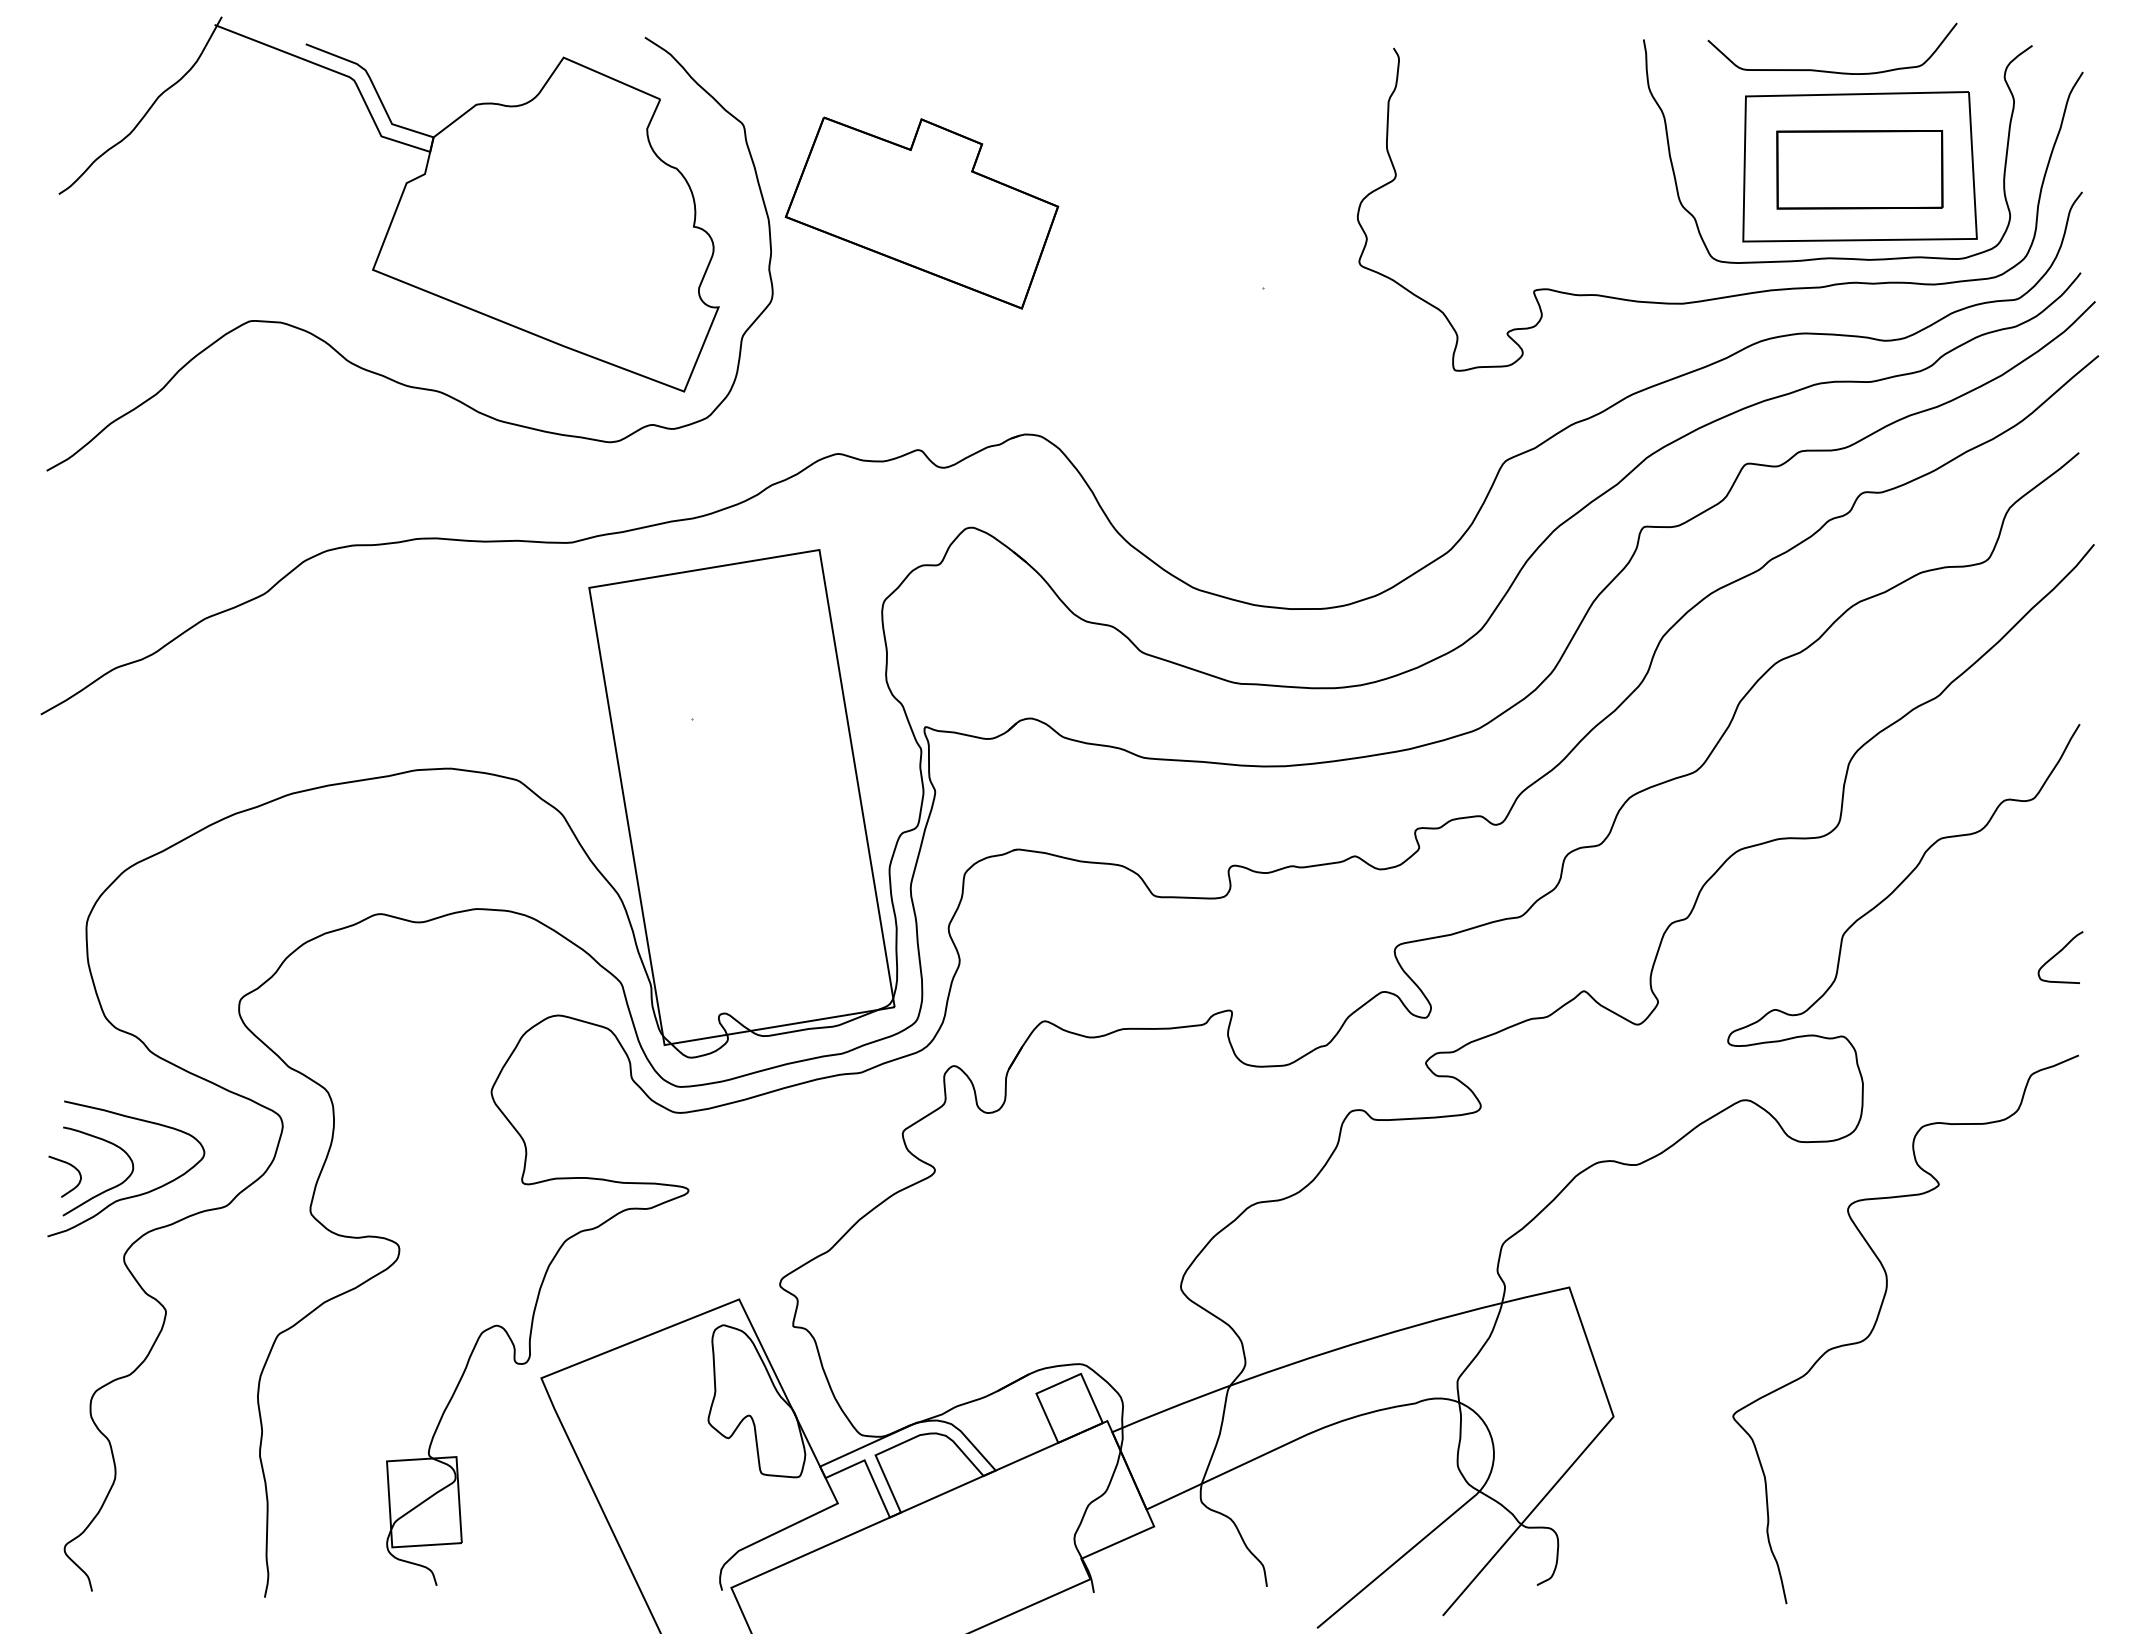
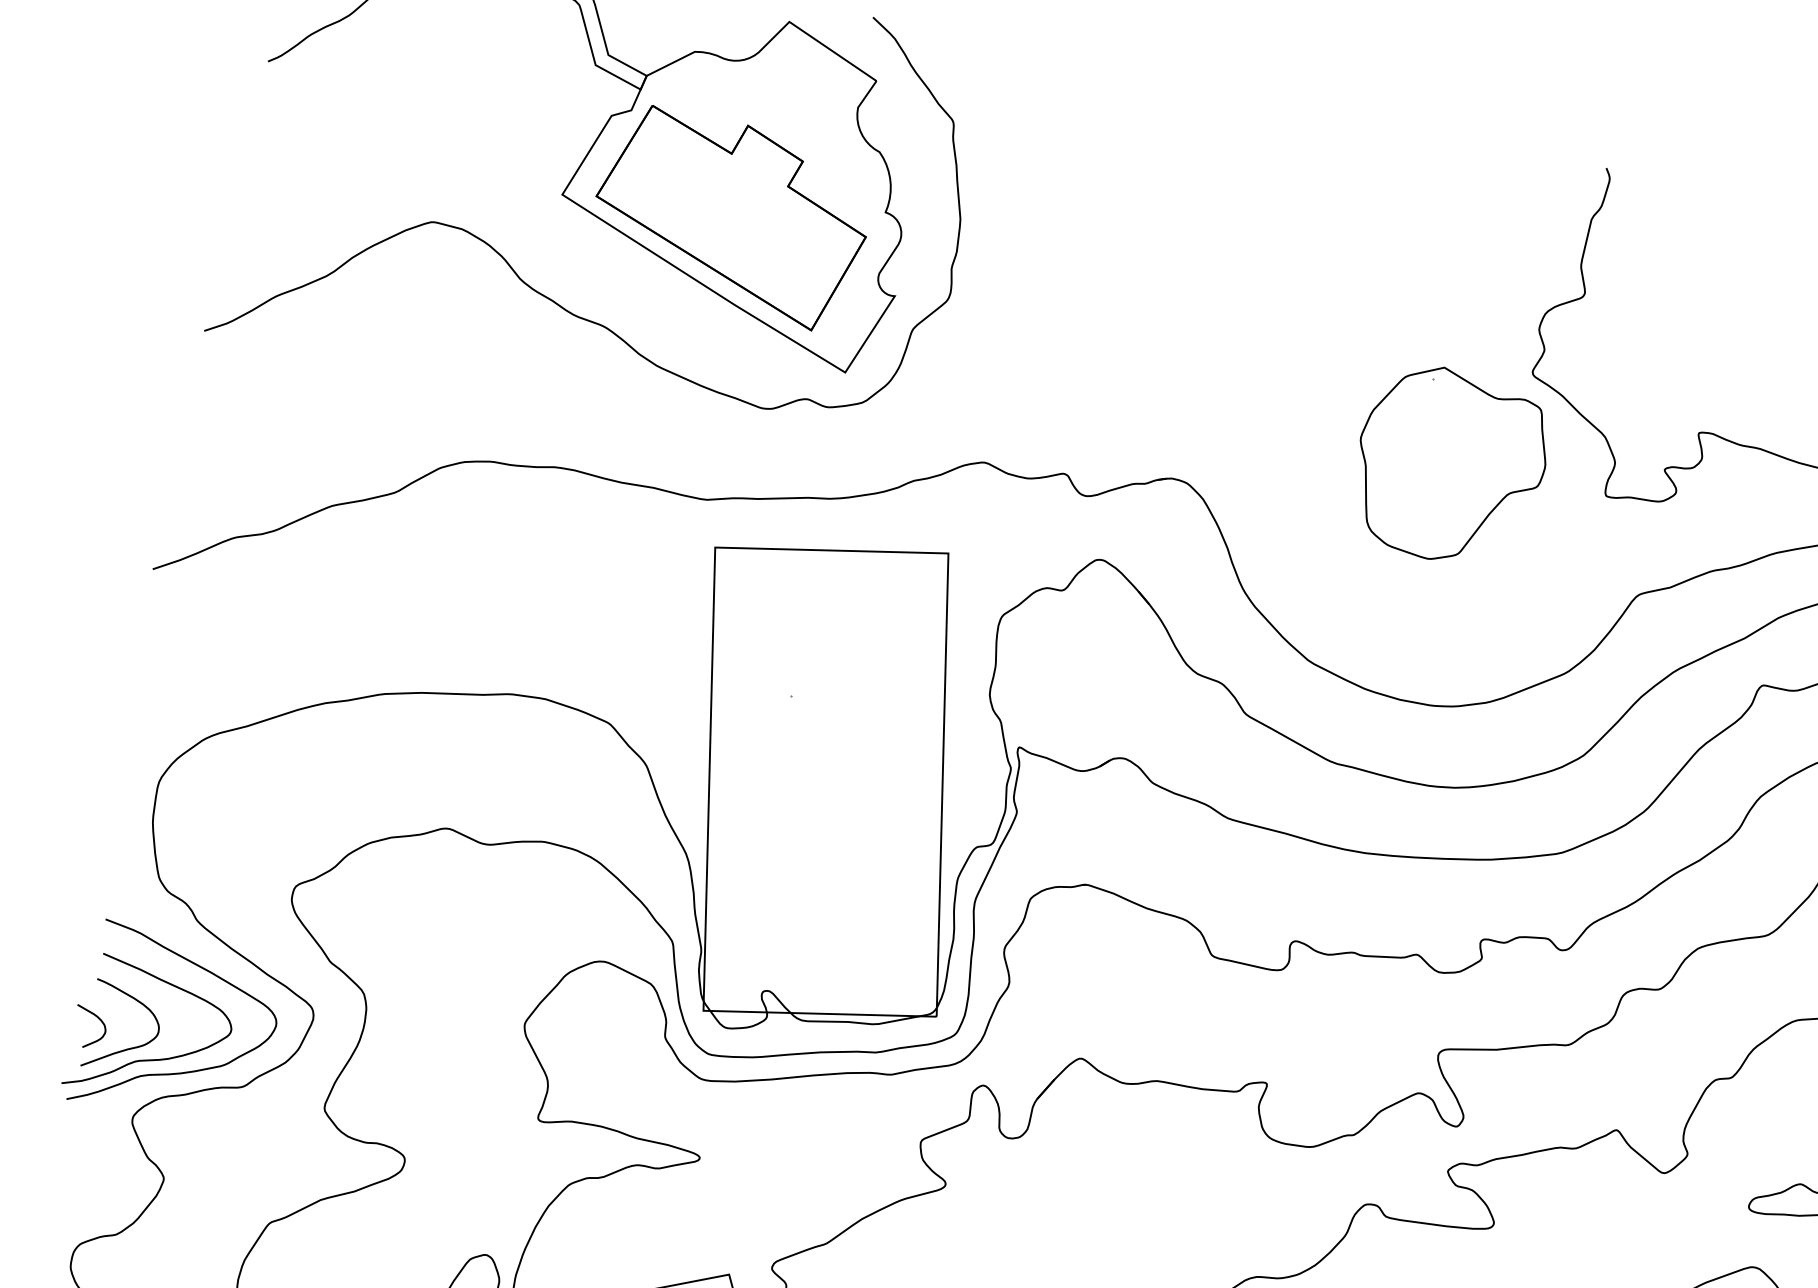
part: (921, 212) -> (730, 217), moved
part: (1296, 369) -> (1450, 465), added
curve: (170, 1200) -> (189, 1070), added

